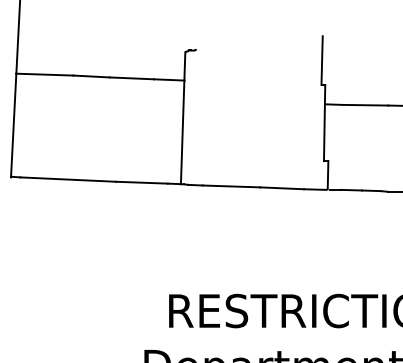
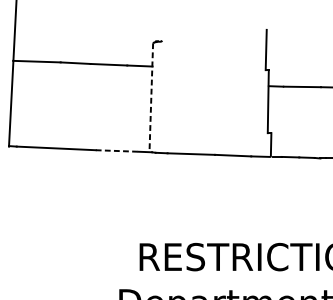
line: (183, 118) -> (151, 97), solid -> dashed
line: (141, 182) -> (116, 150), solid -> dashed

